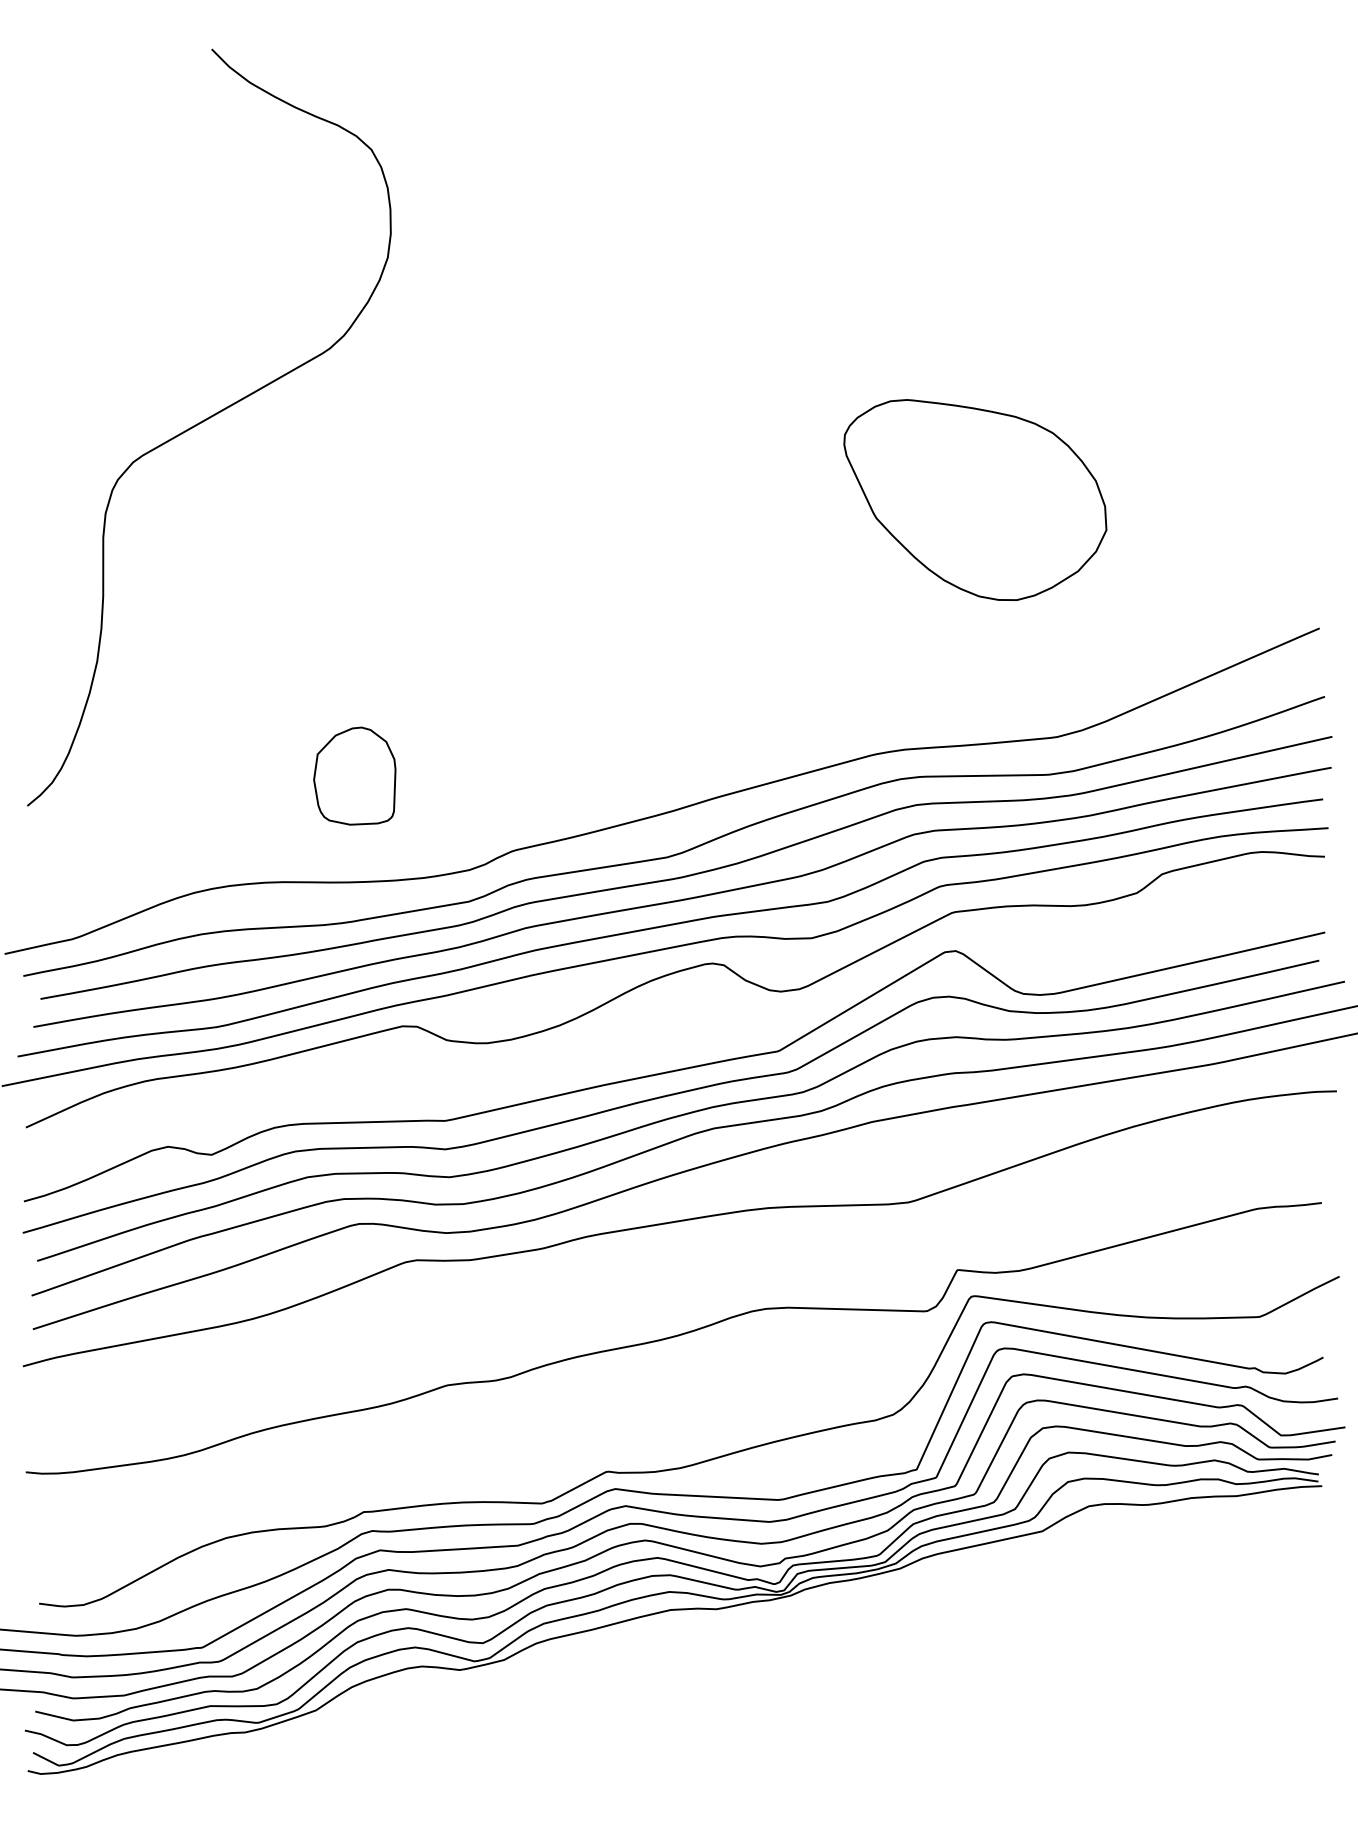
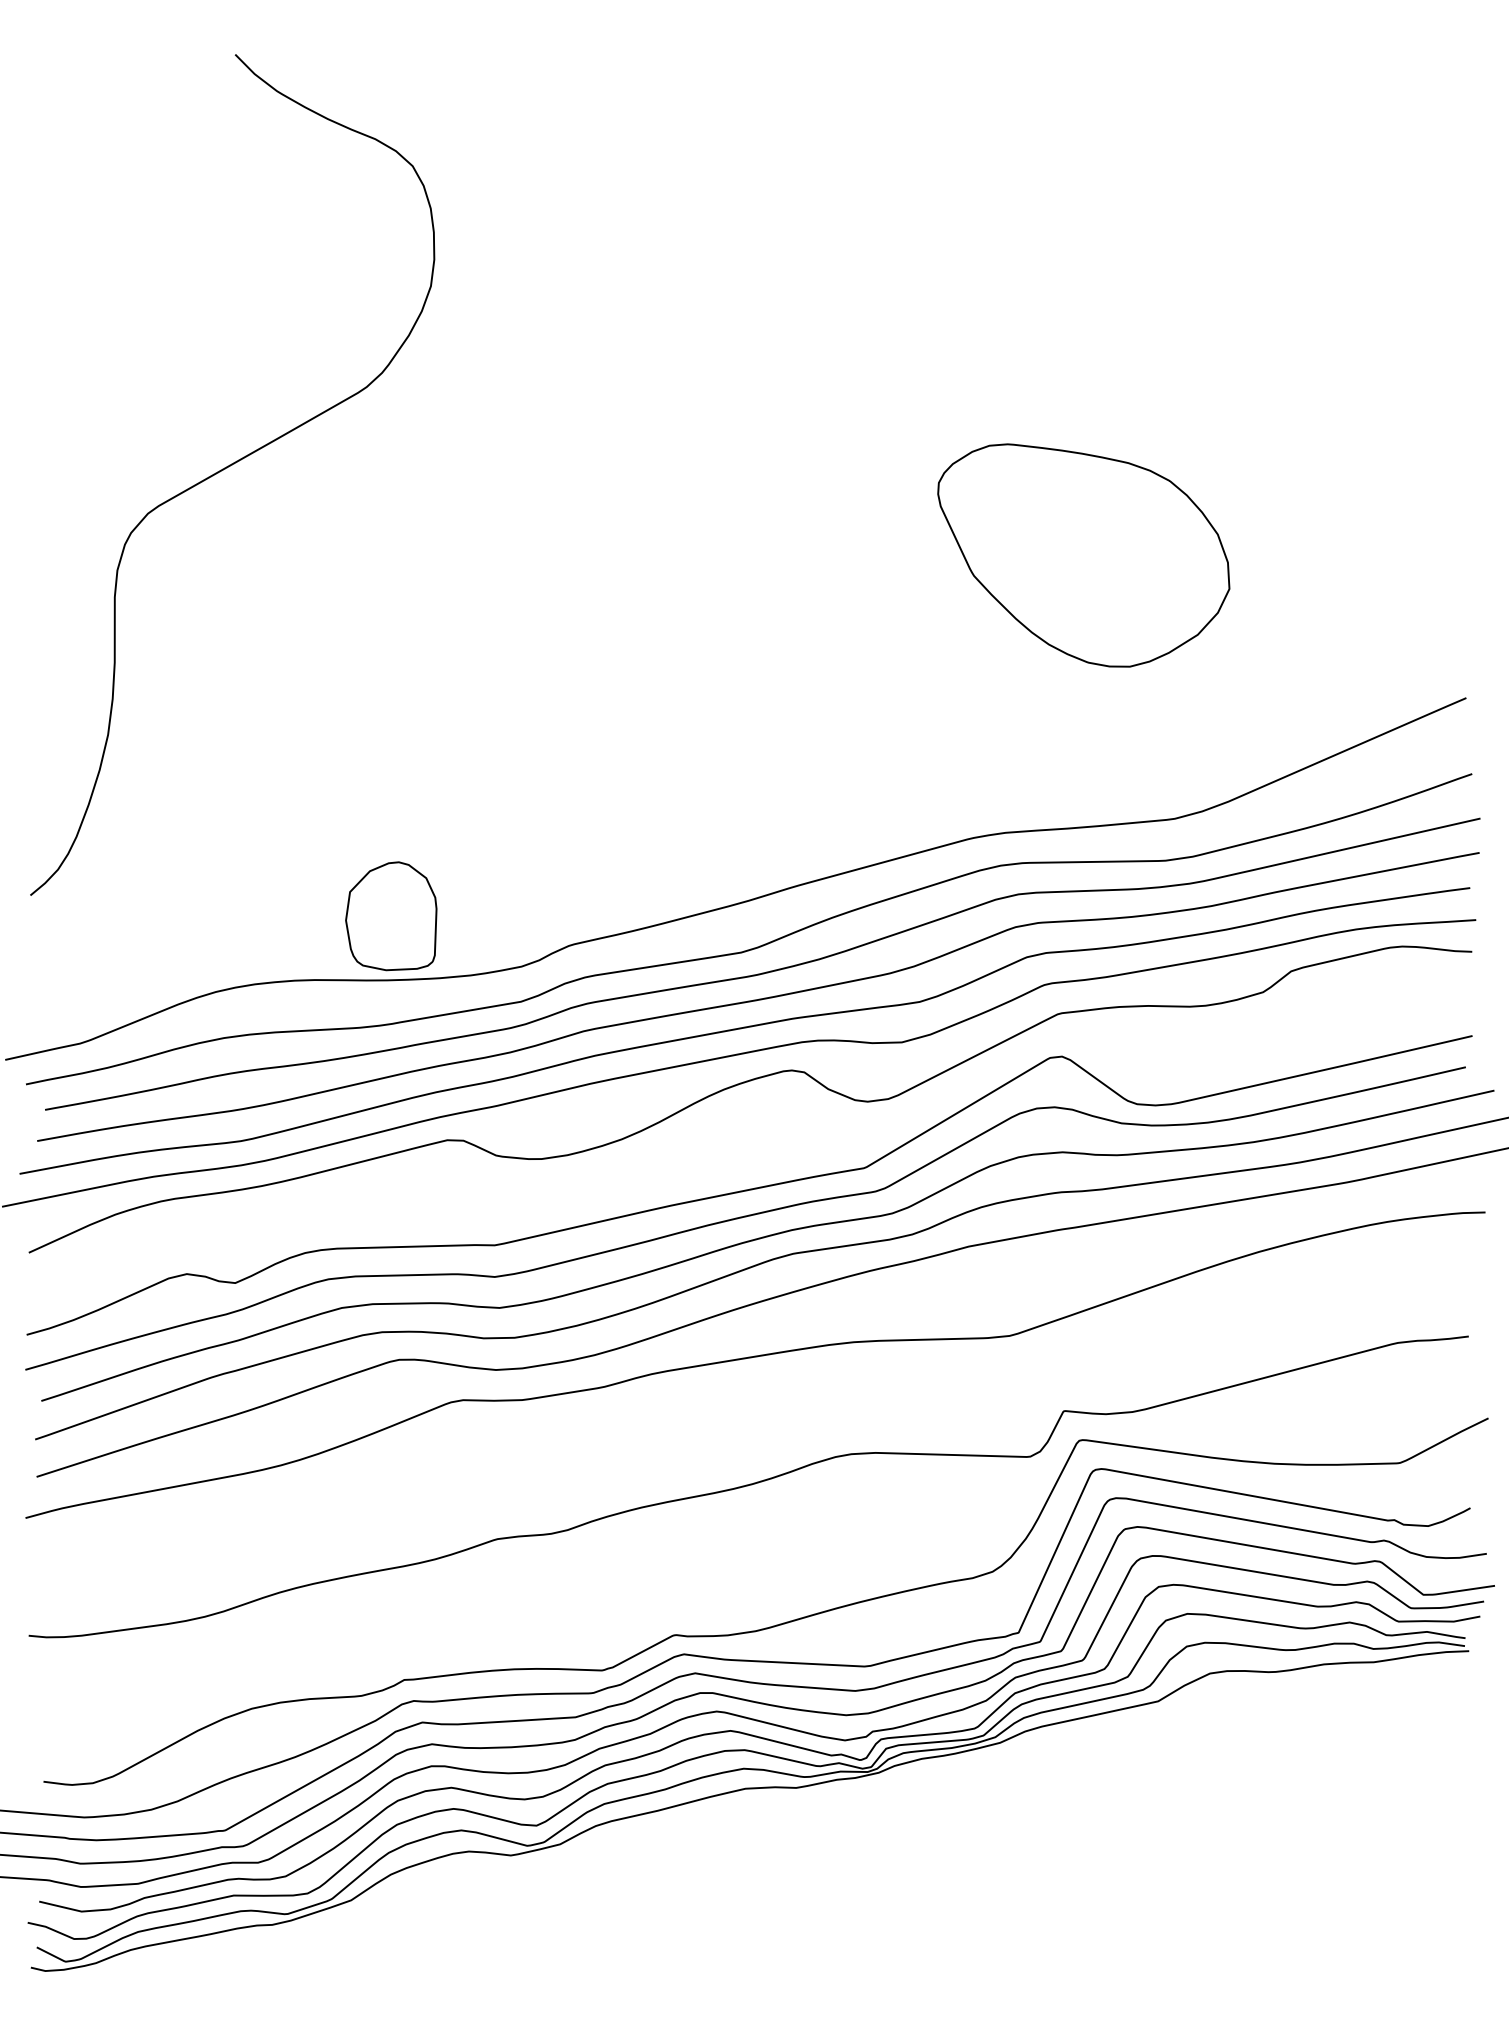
part: (354, 776) -> (391, 916), moved

